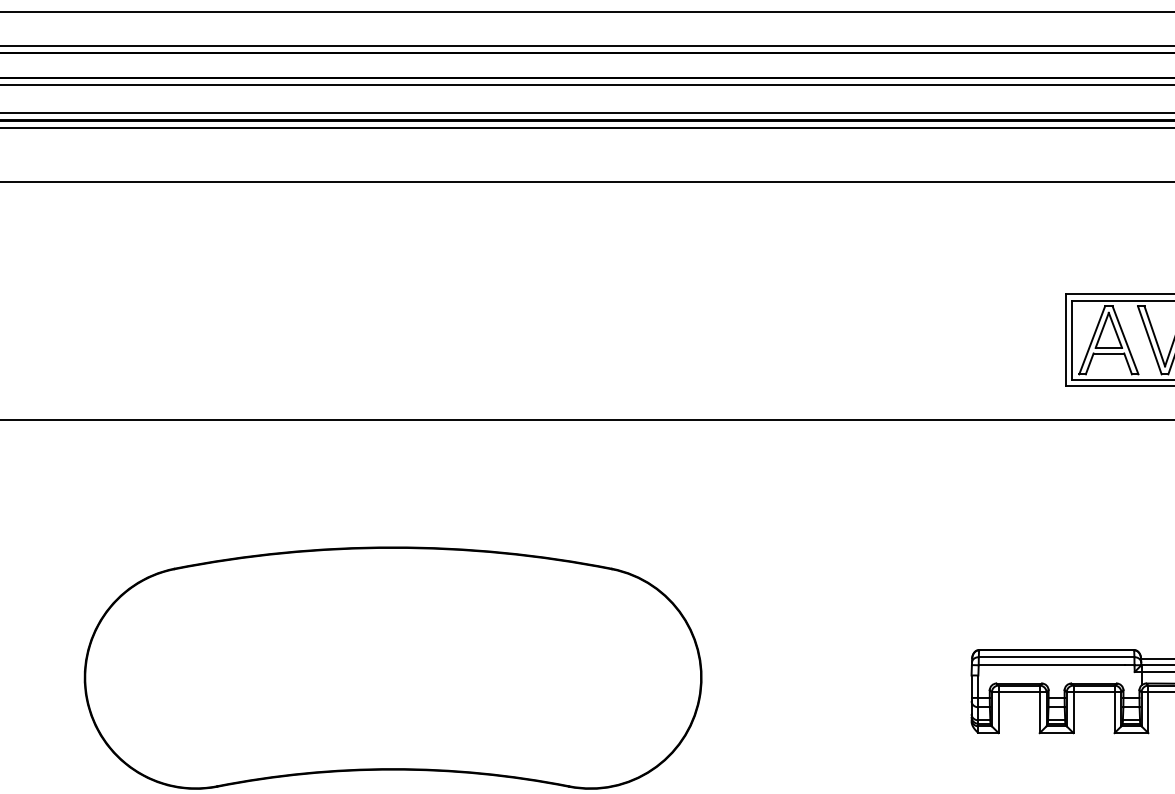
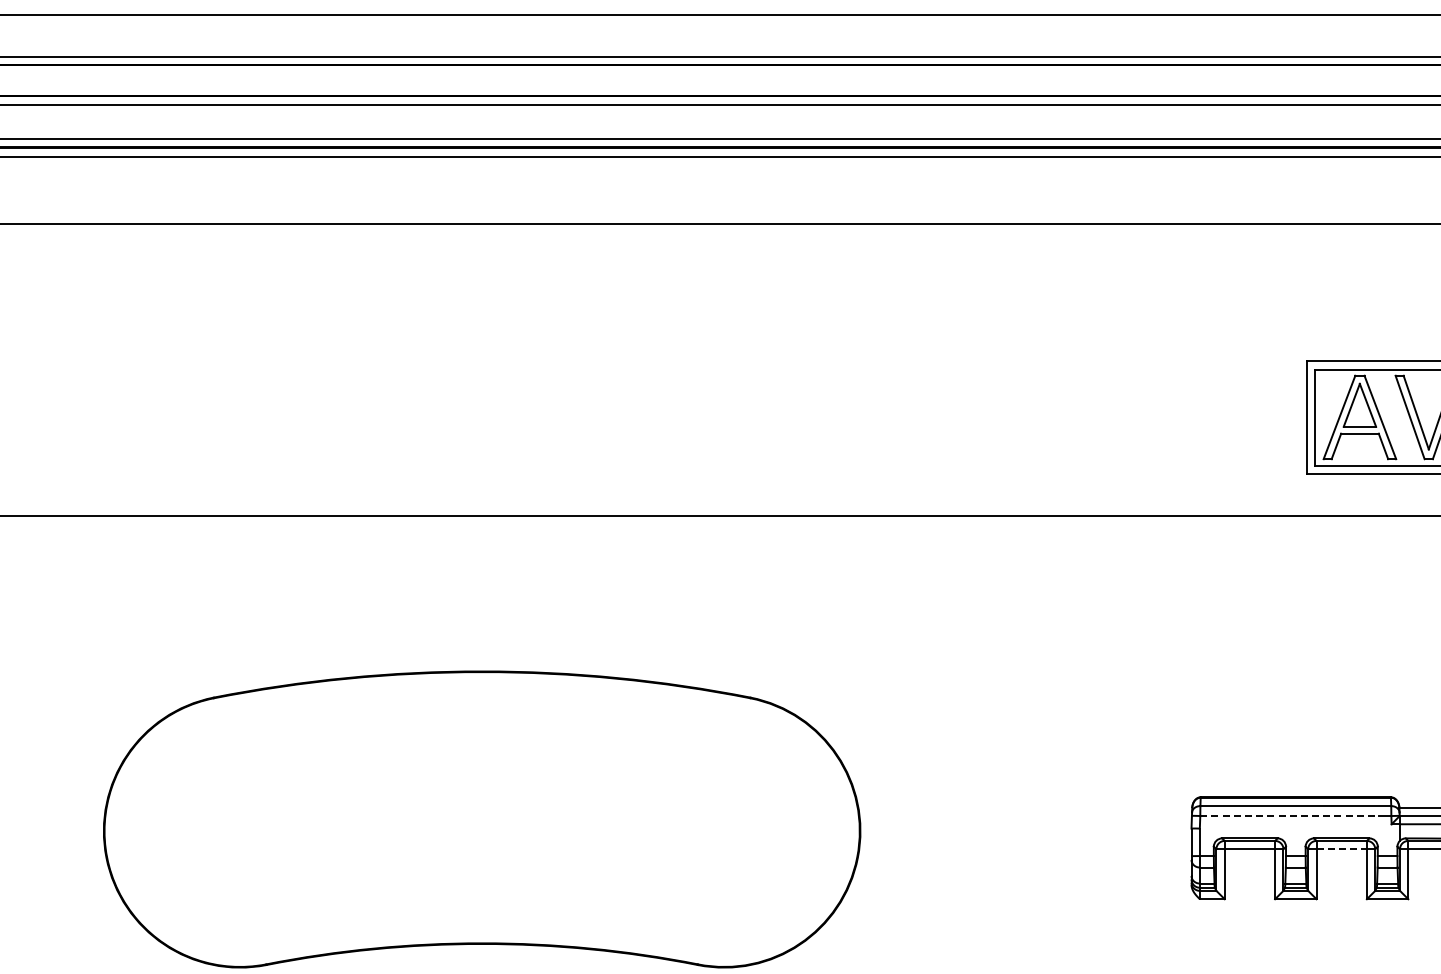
line: (1052, 665) -> (1290, 816), solid -> dashed
line: (1094, 692) -> (1342, 849), solid -> dashed

